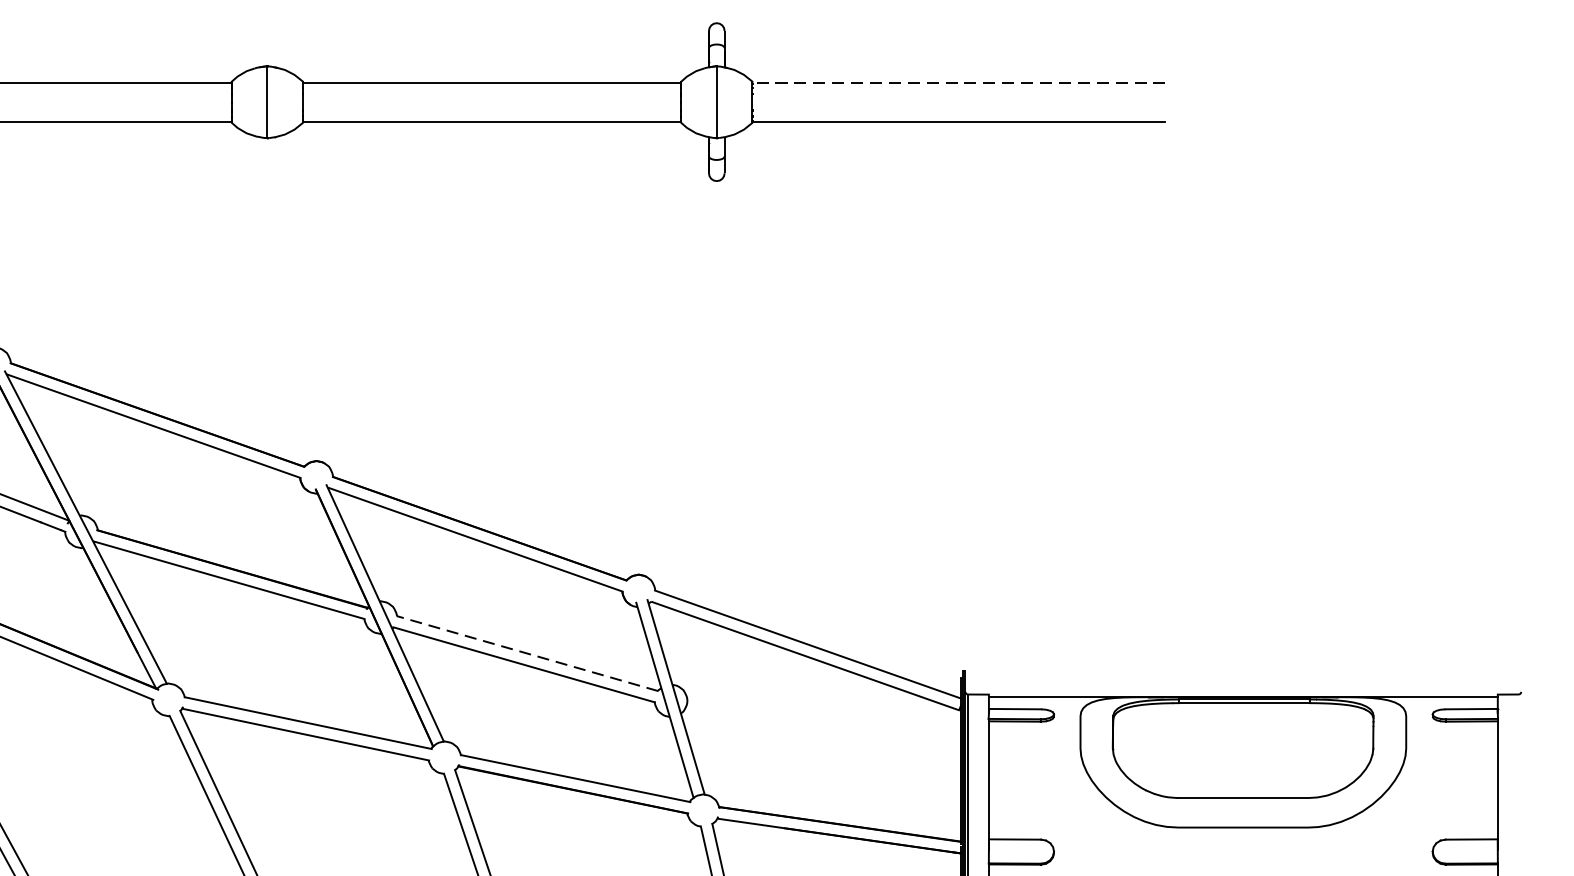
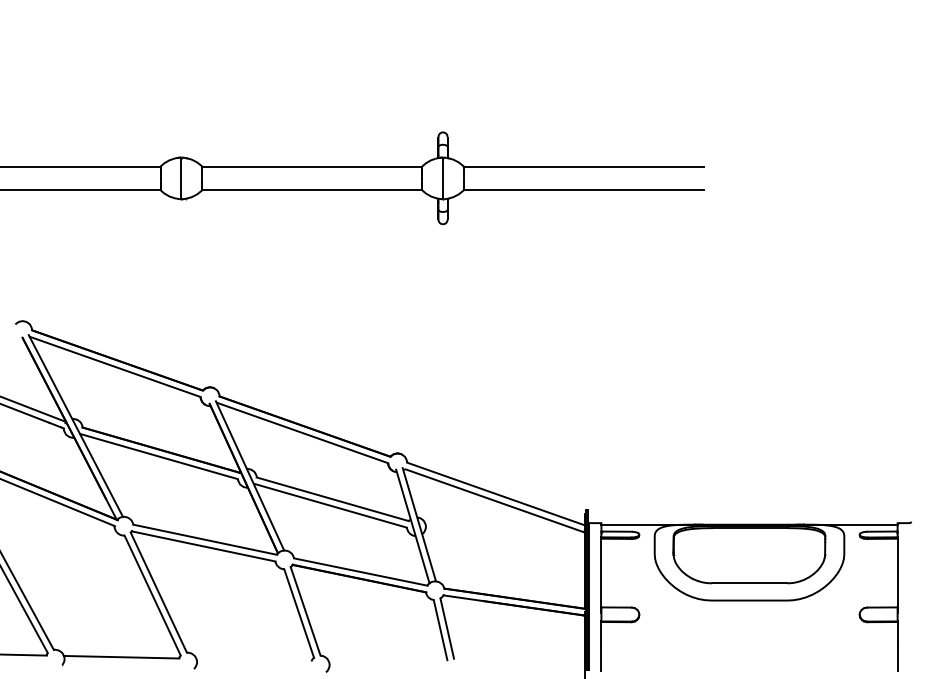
line: (958, 81) -> (583, 166), dashed -> solid
line: (526, 653) -> (332, 499), dashed -> solid

